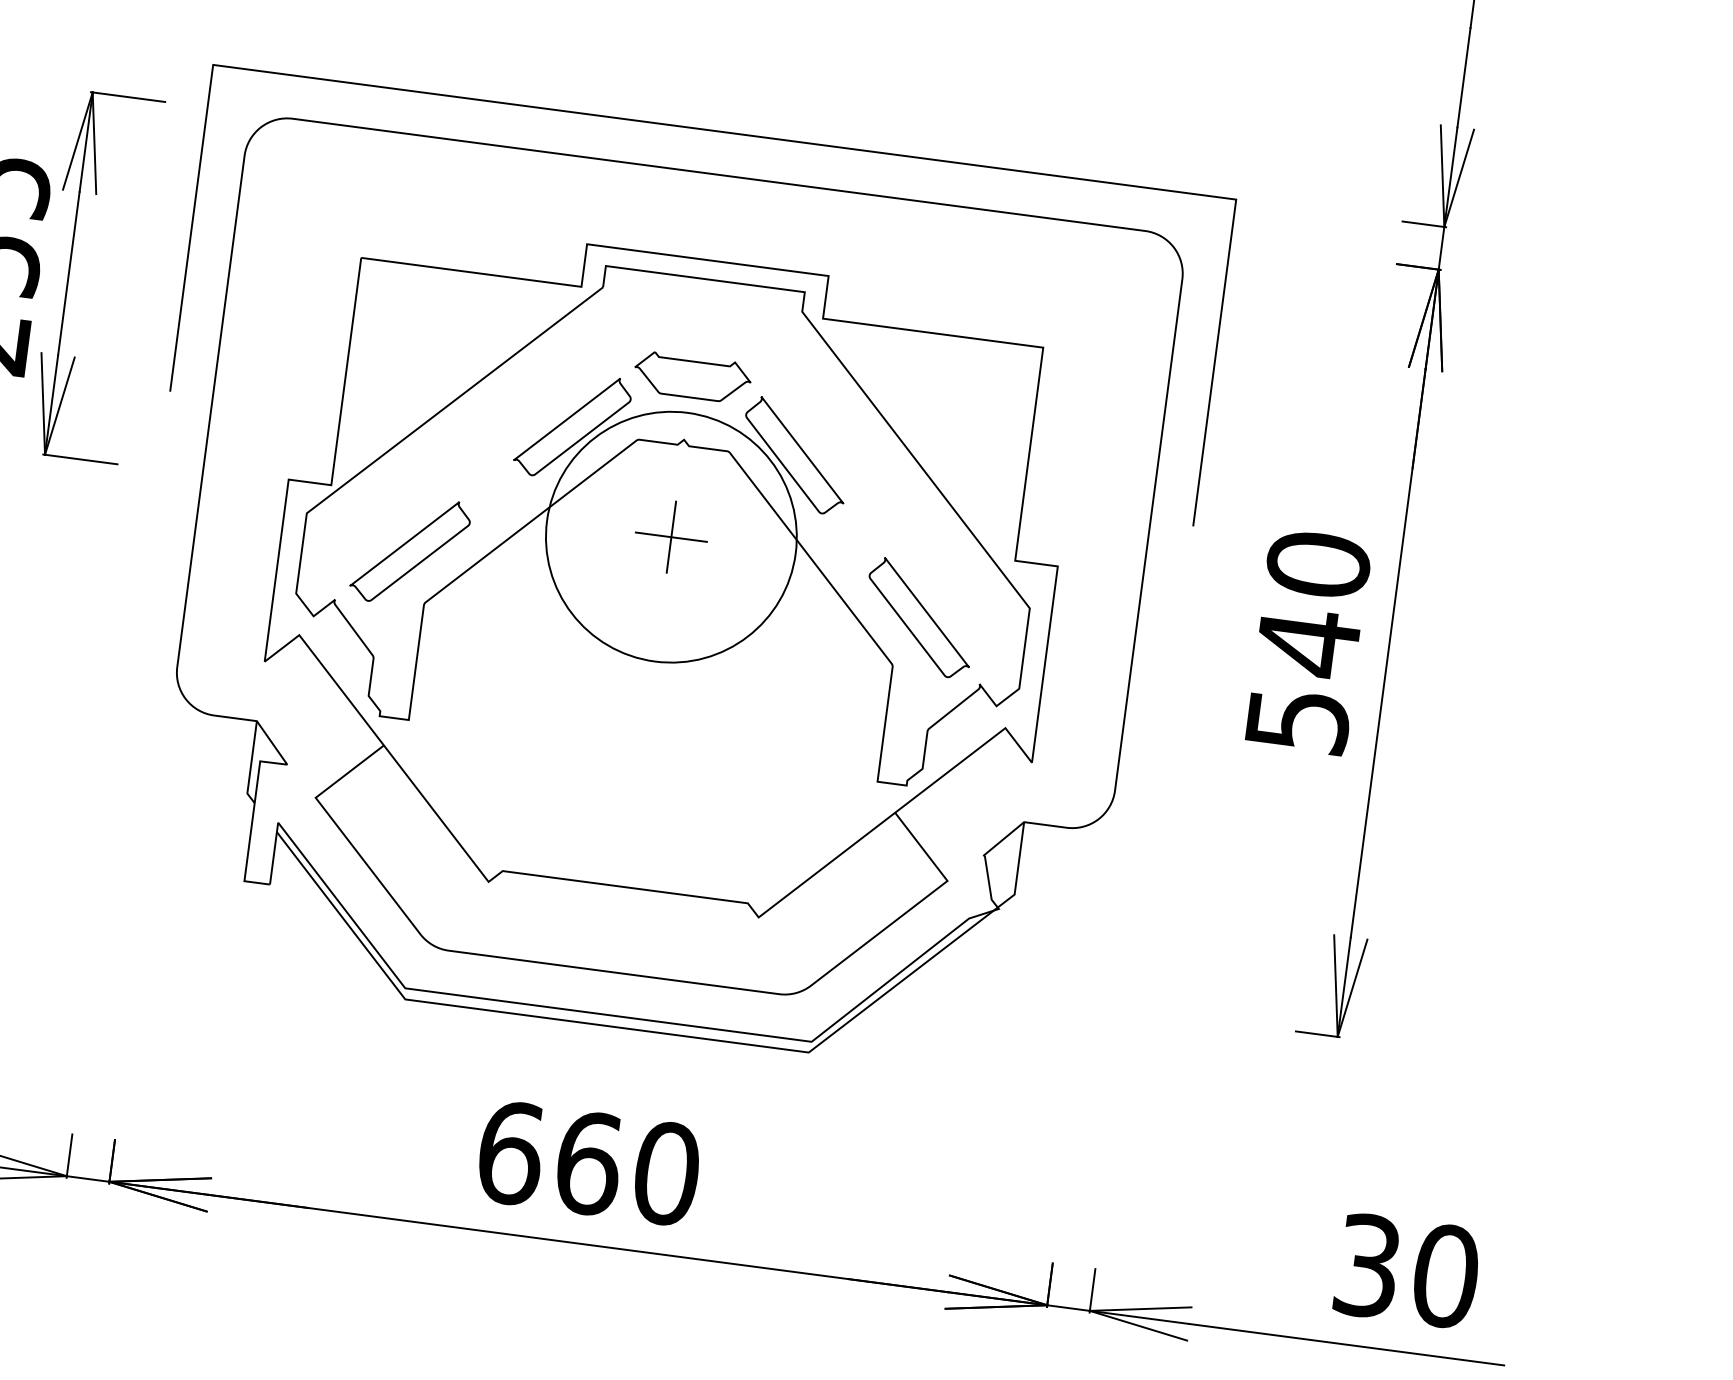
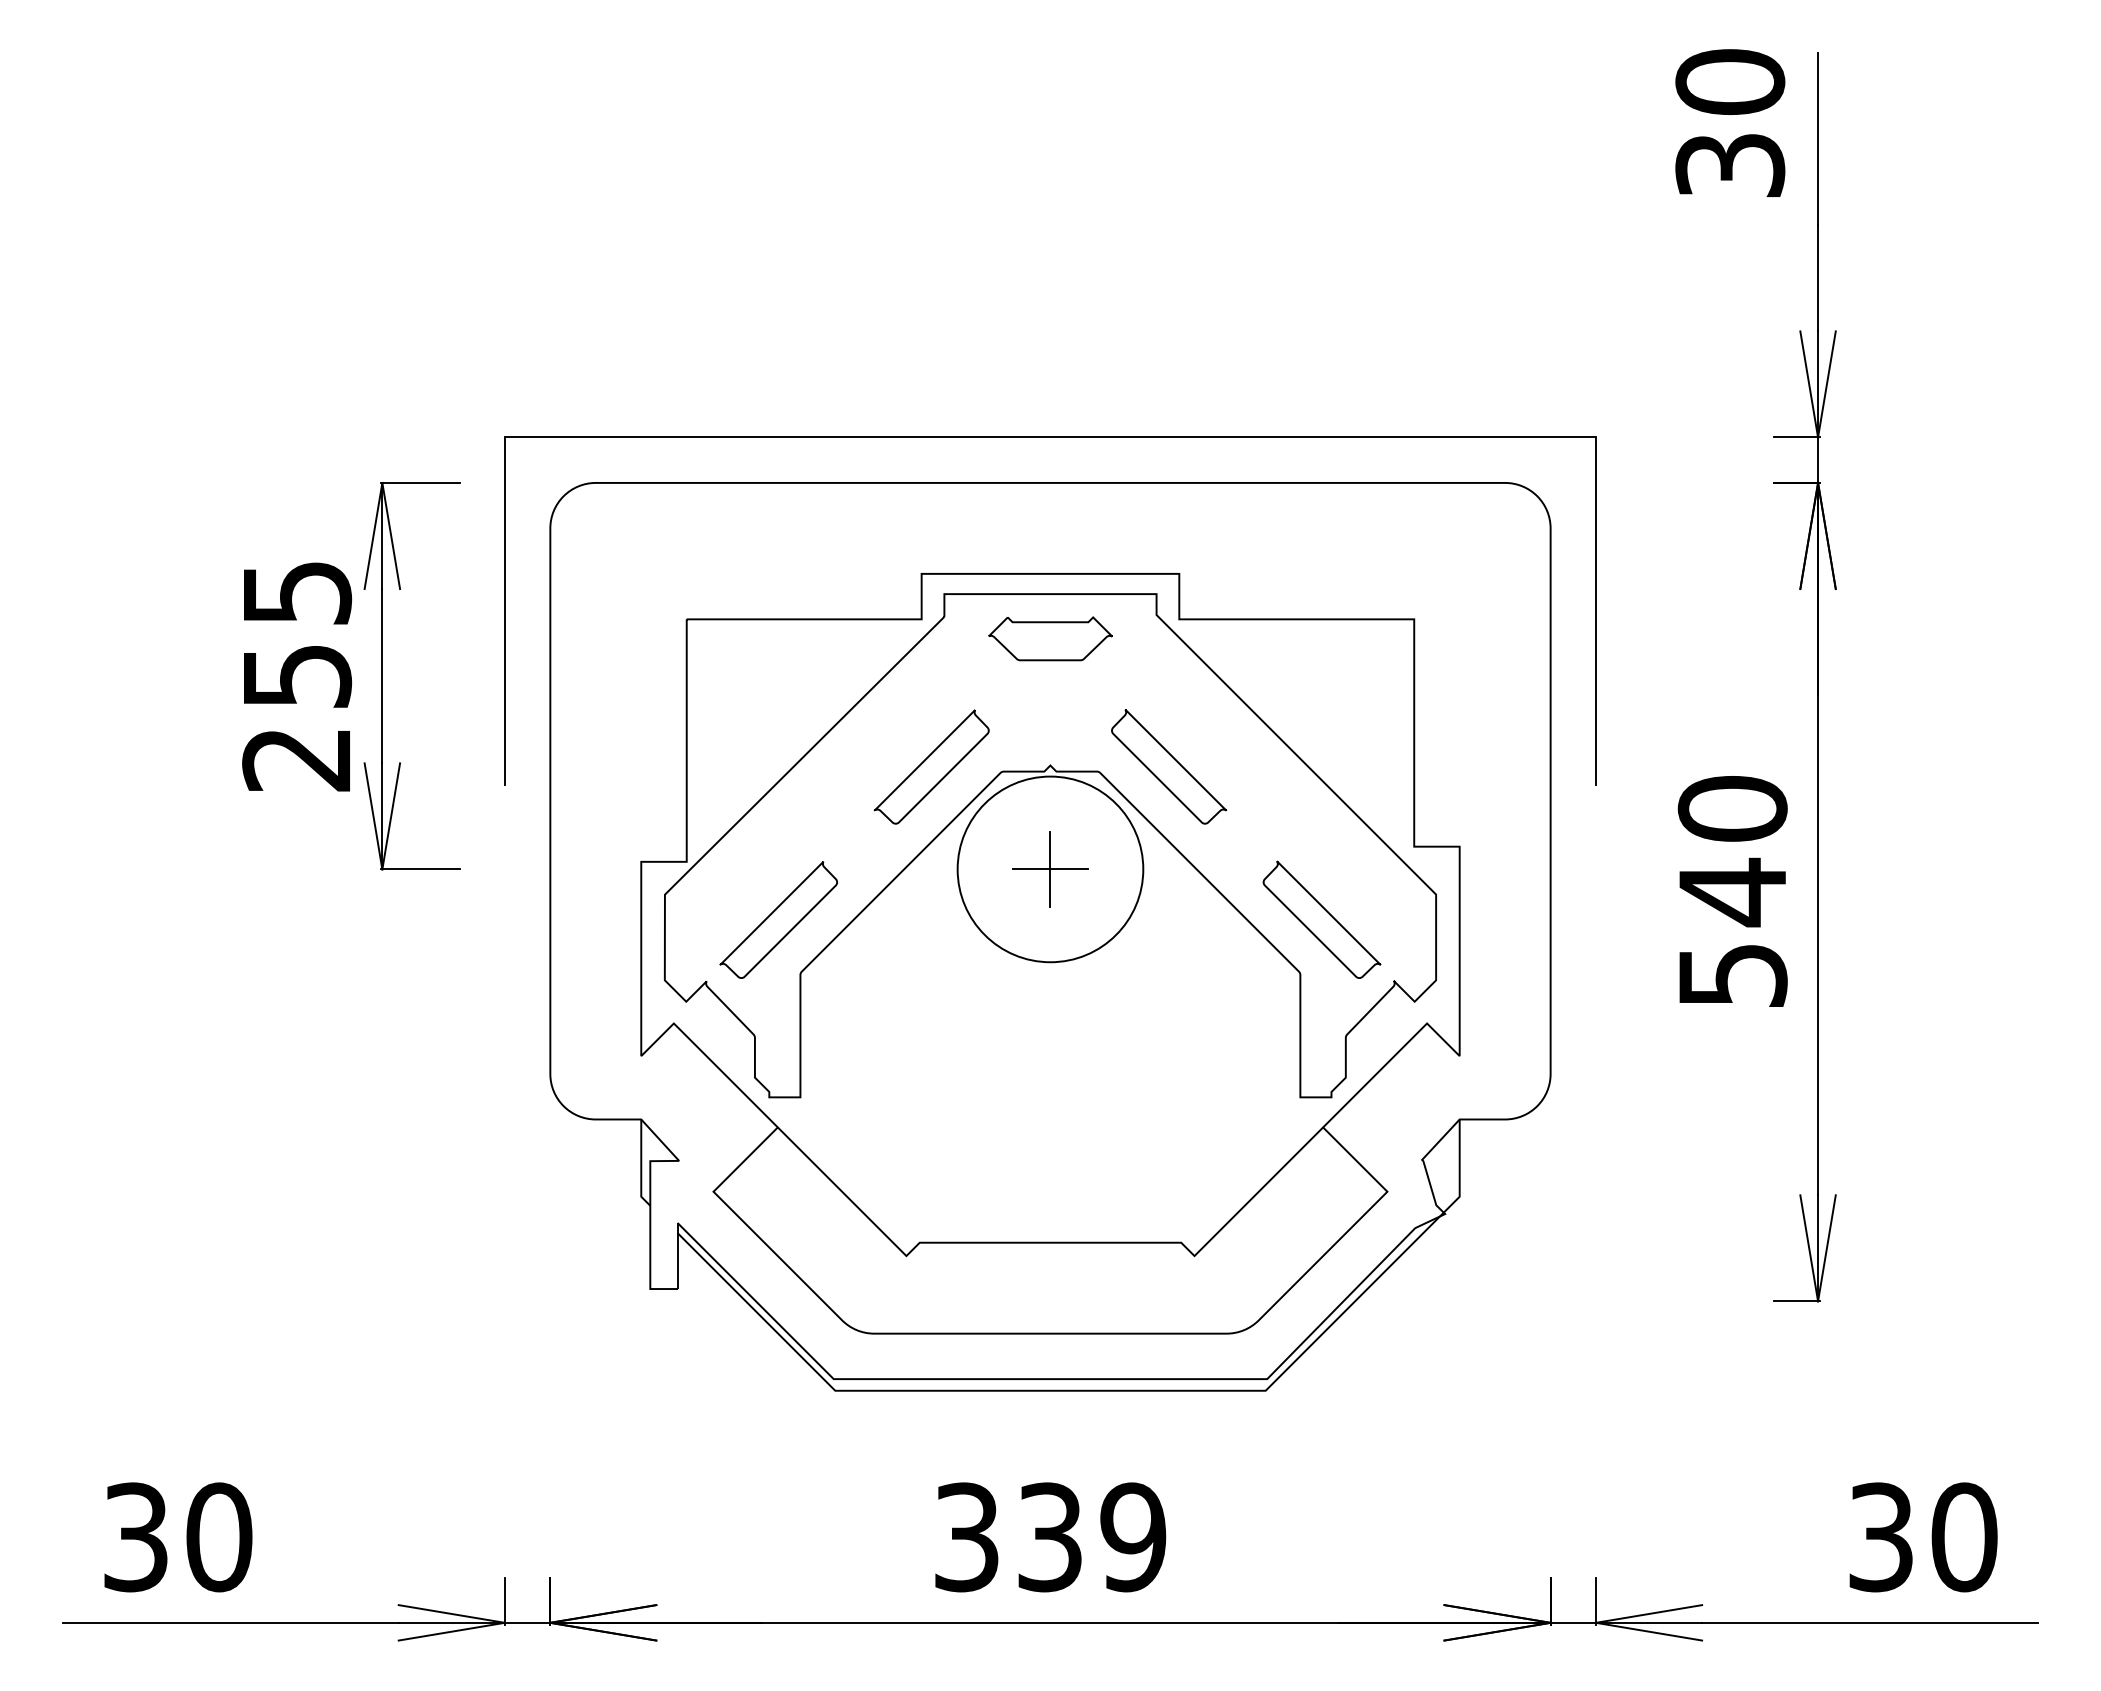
part: (692, 376) -> (1050, 638), moved
circle: (671, 537) -> (1050, 869), size x0.7
text: (588, 1163) -> (1050, 1537), 660 -> 339

